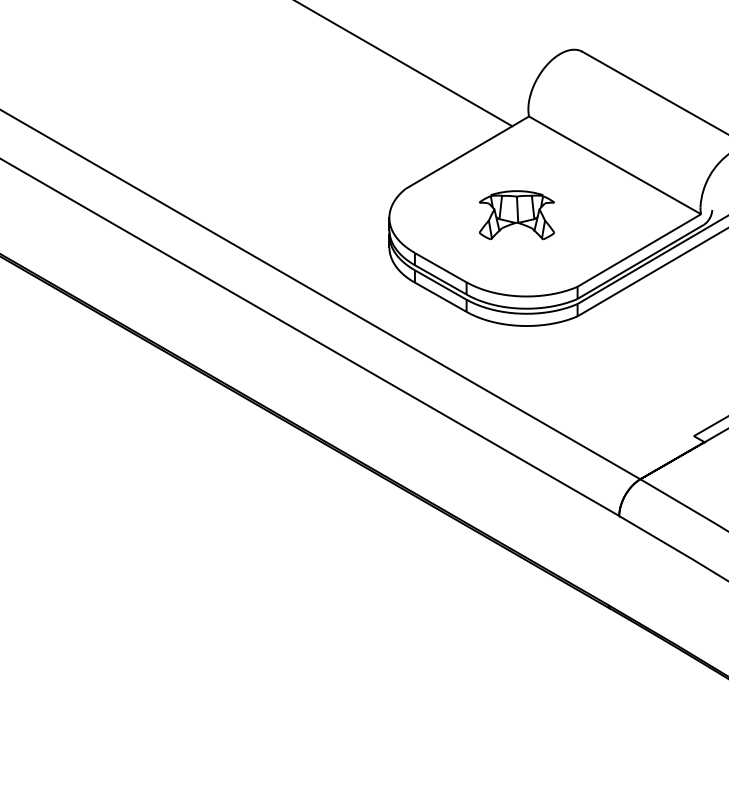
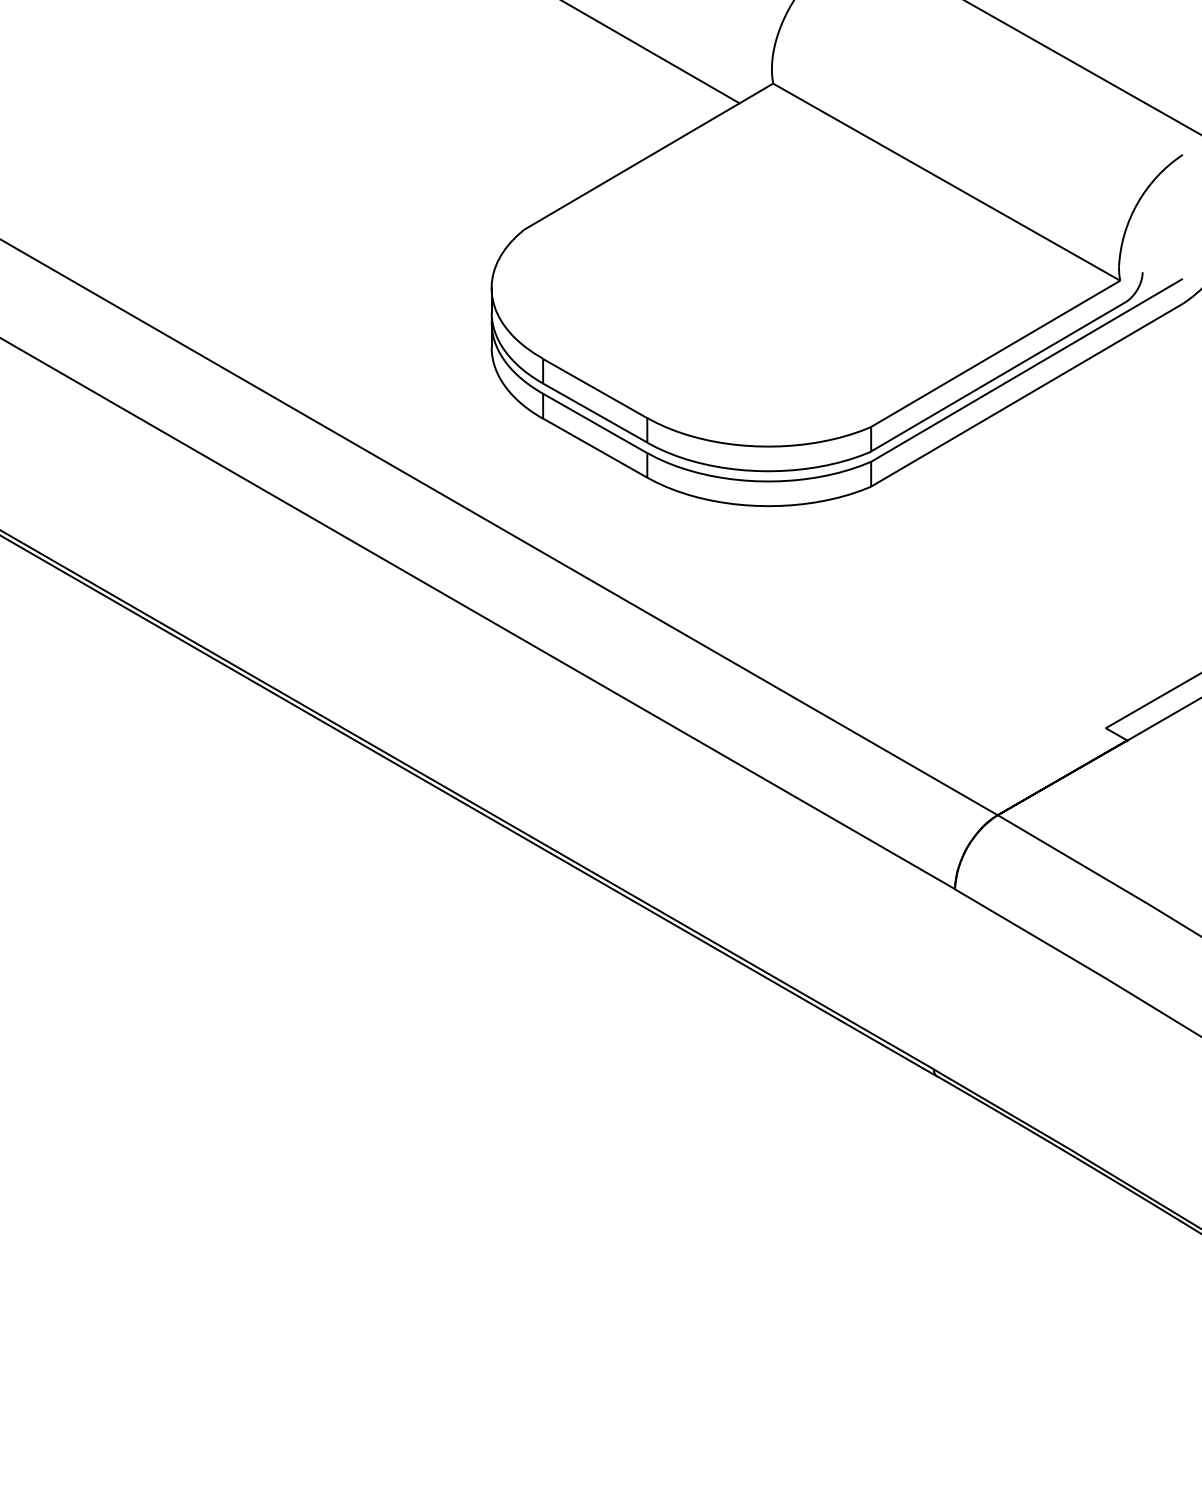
part: (516, 215) -> (747, 283), removed

